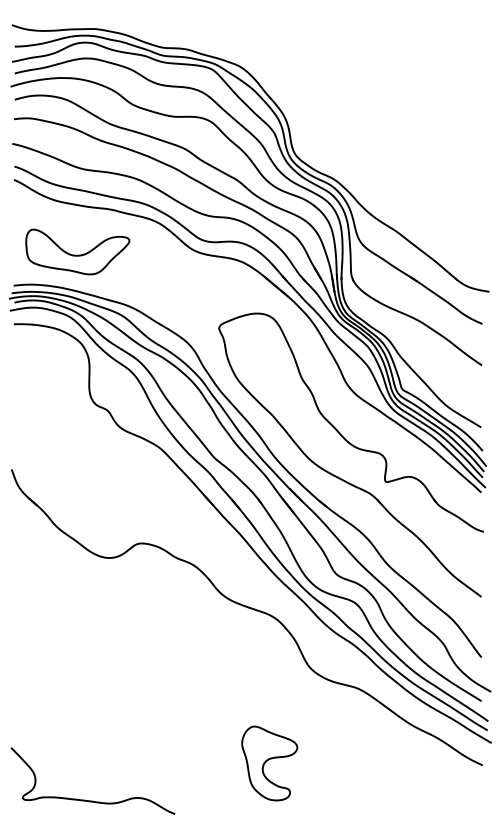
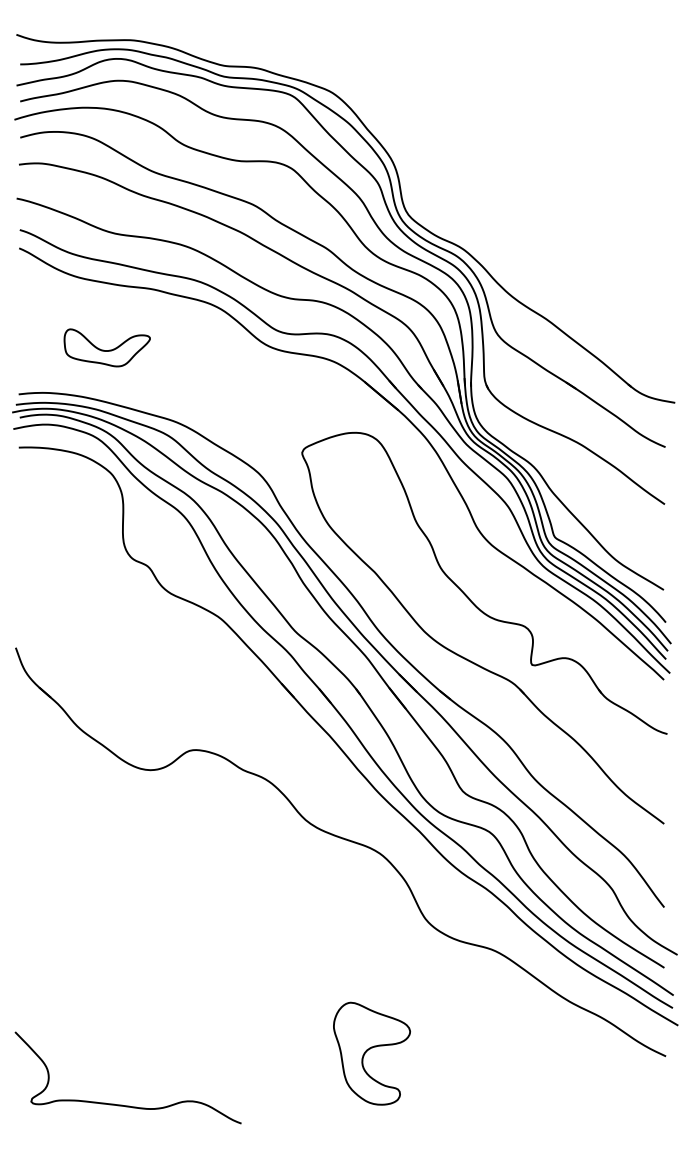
part: (78, 251) -> (107, 347), size x0.6

